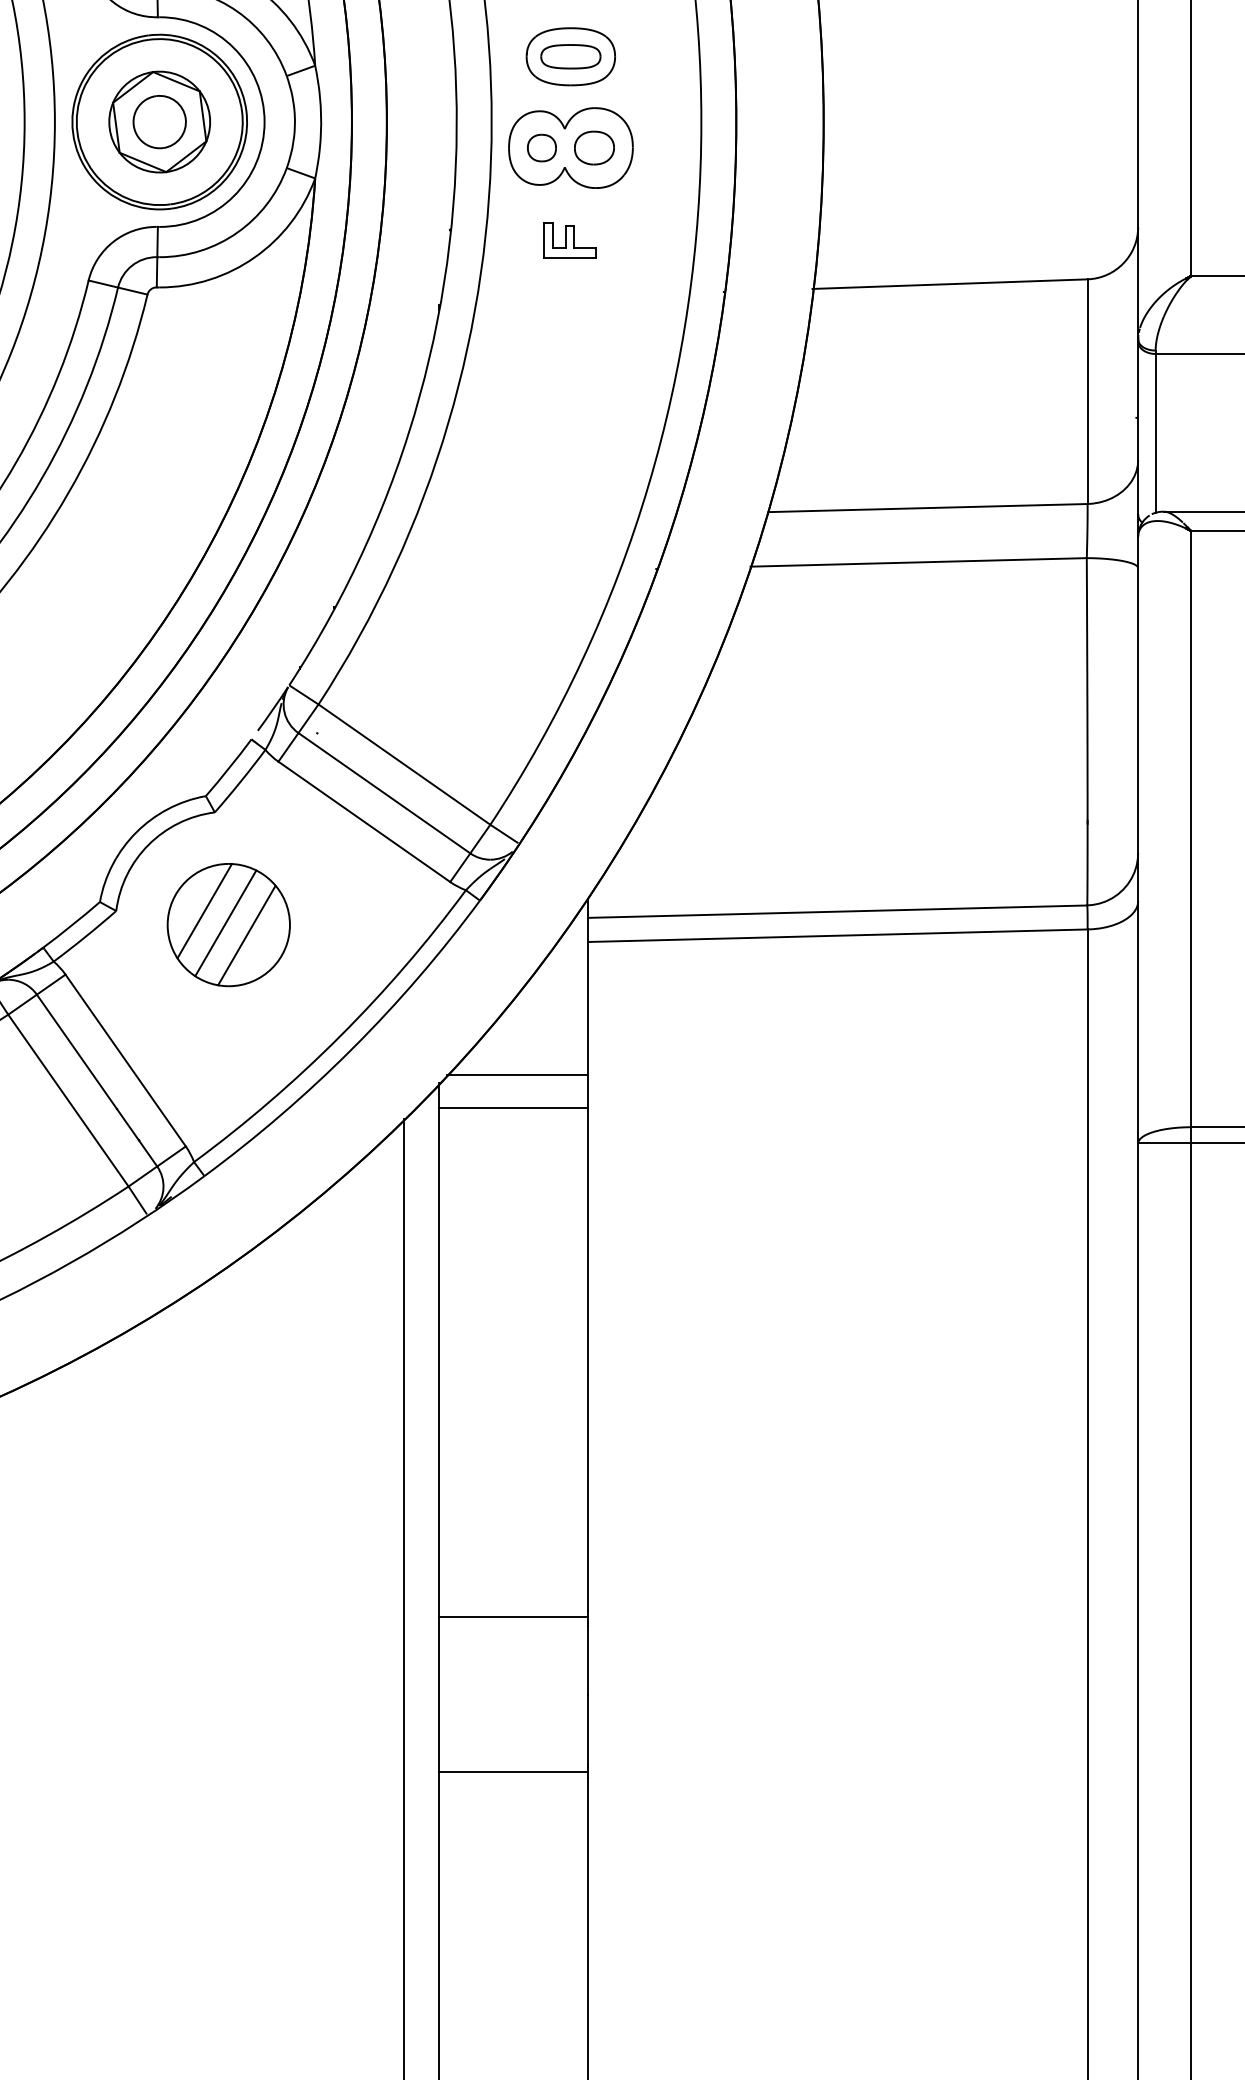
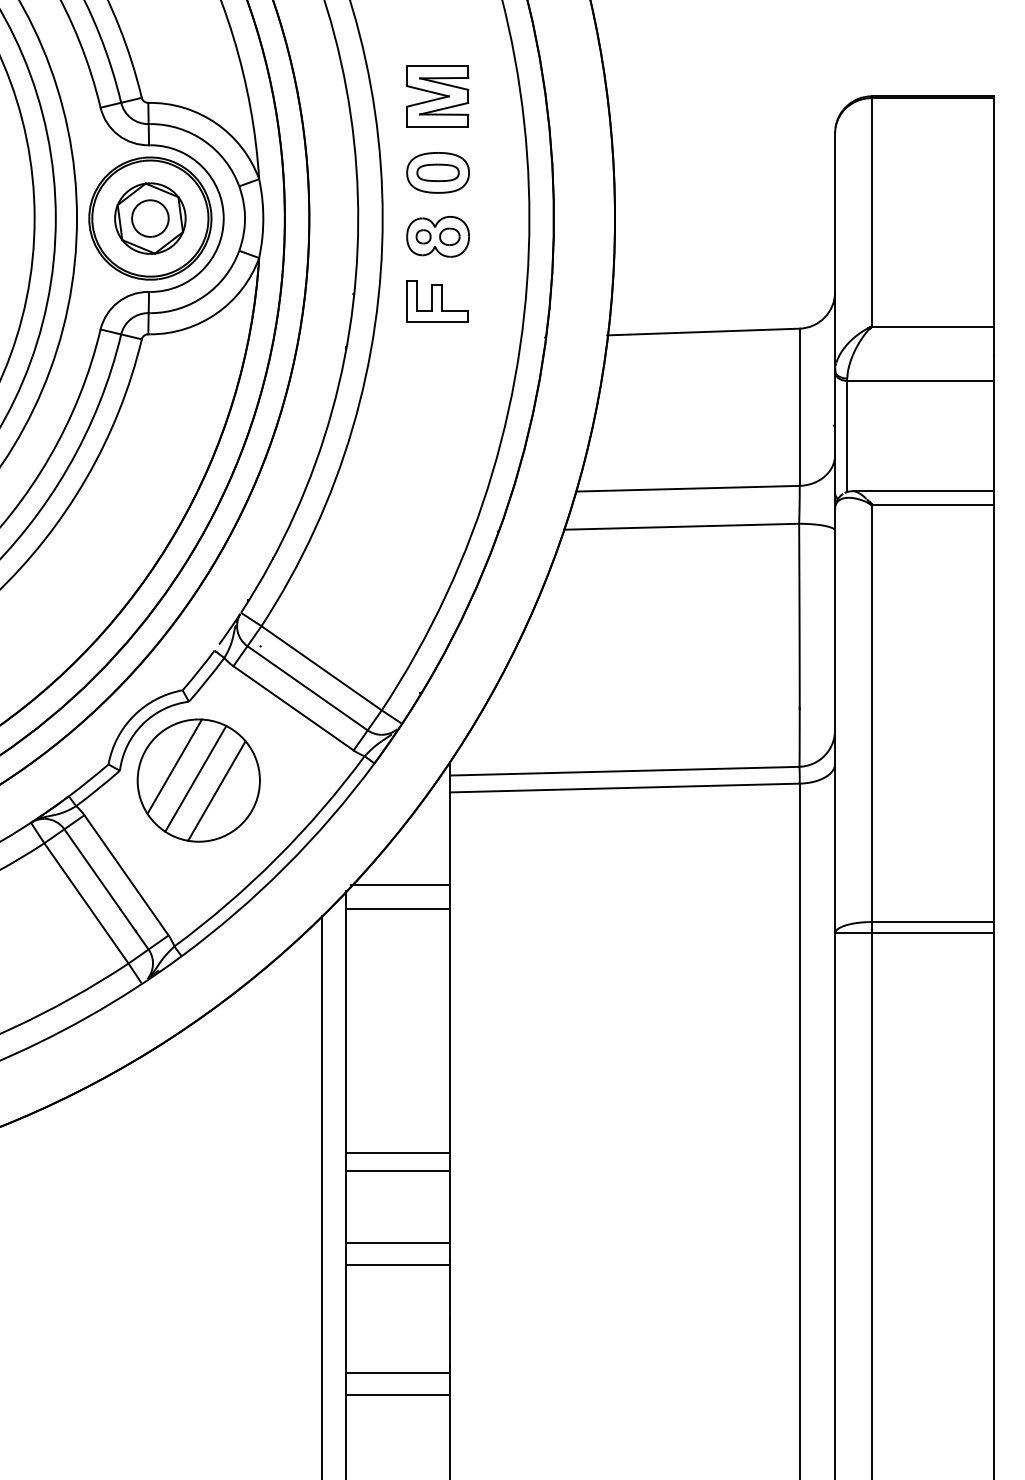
part: (570, 147) -> (437, 236), size x0.71
part: (570, 240) -> (437, 301), size x1.67
part: (228, 924) -> (198, 780), size x1.43
line: (512, 1457) -> (397, 1153), added
line: (512, 1482) -> (397, 1170), added
line: (512, 1586) -> (397, 1243), added
line: (512, 1802) -> (397, 1394), added

